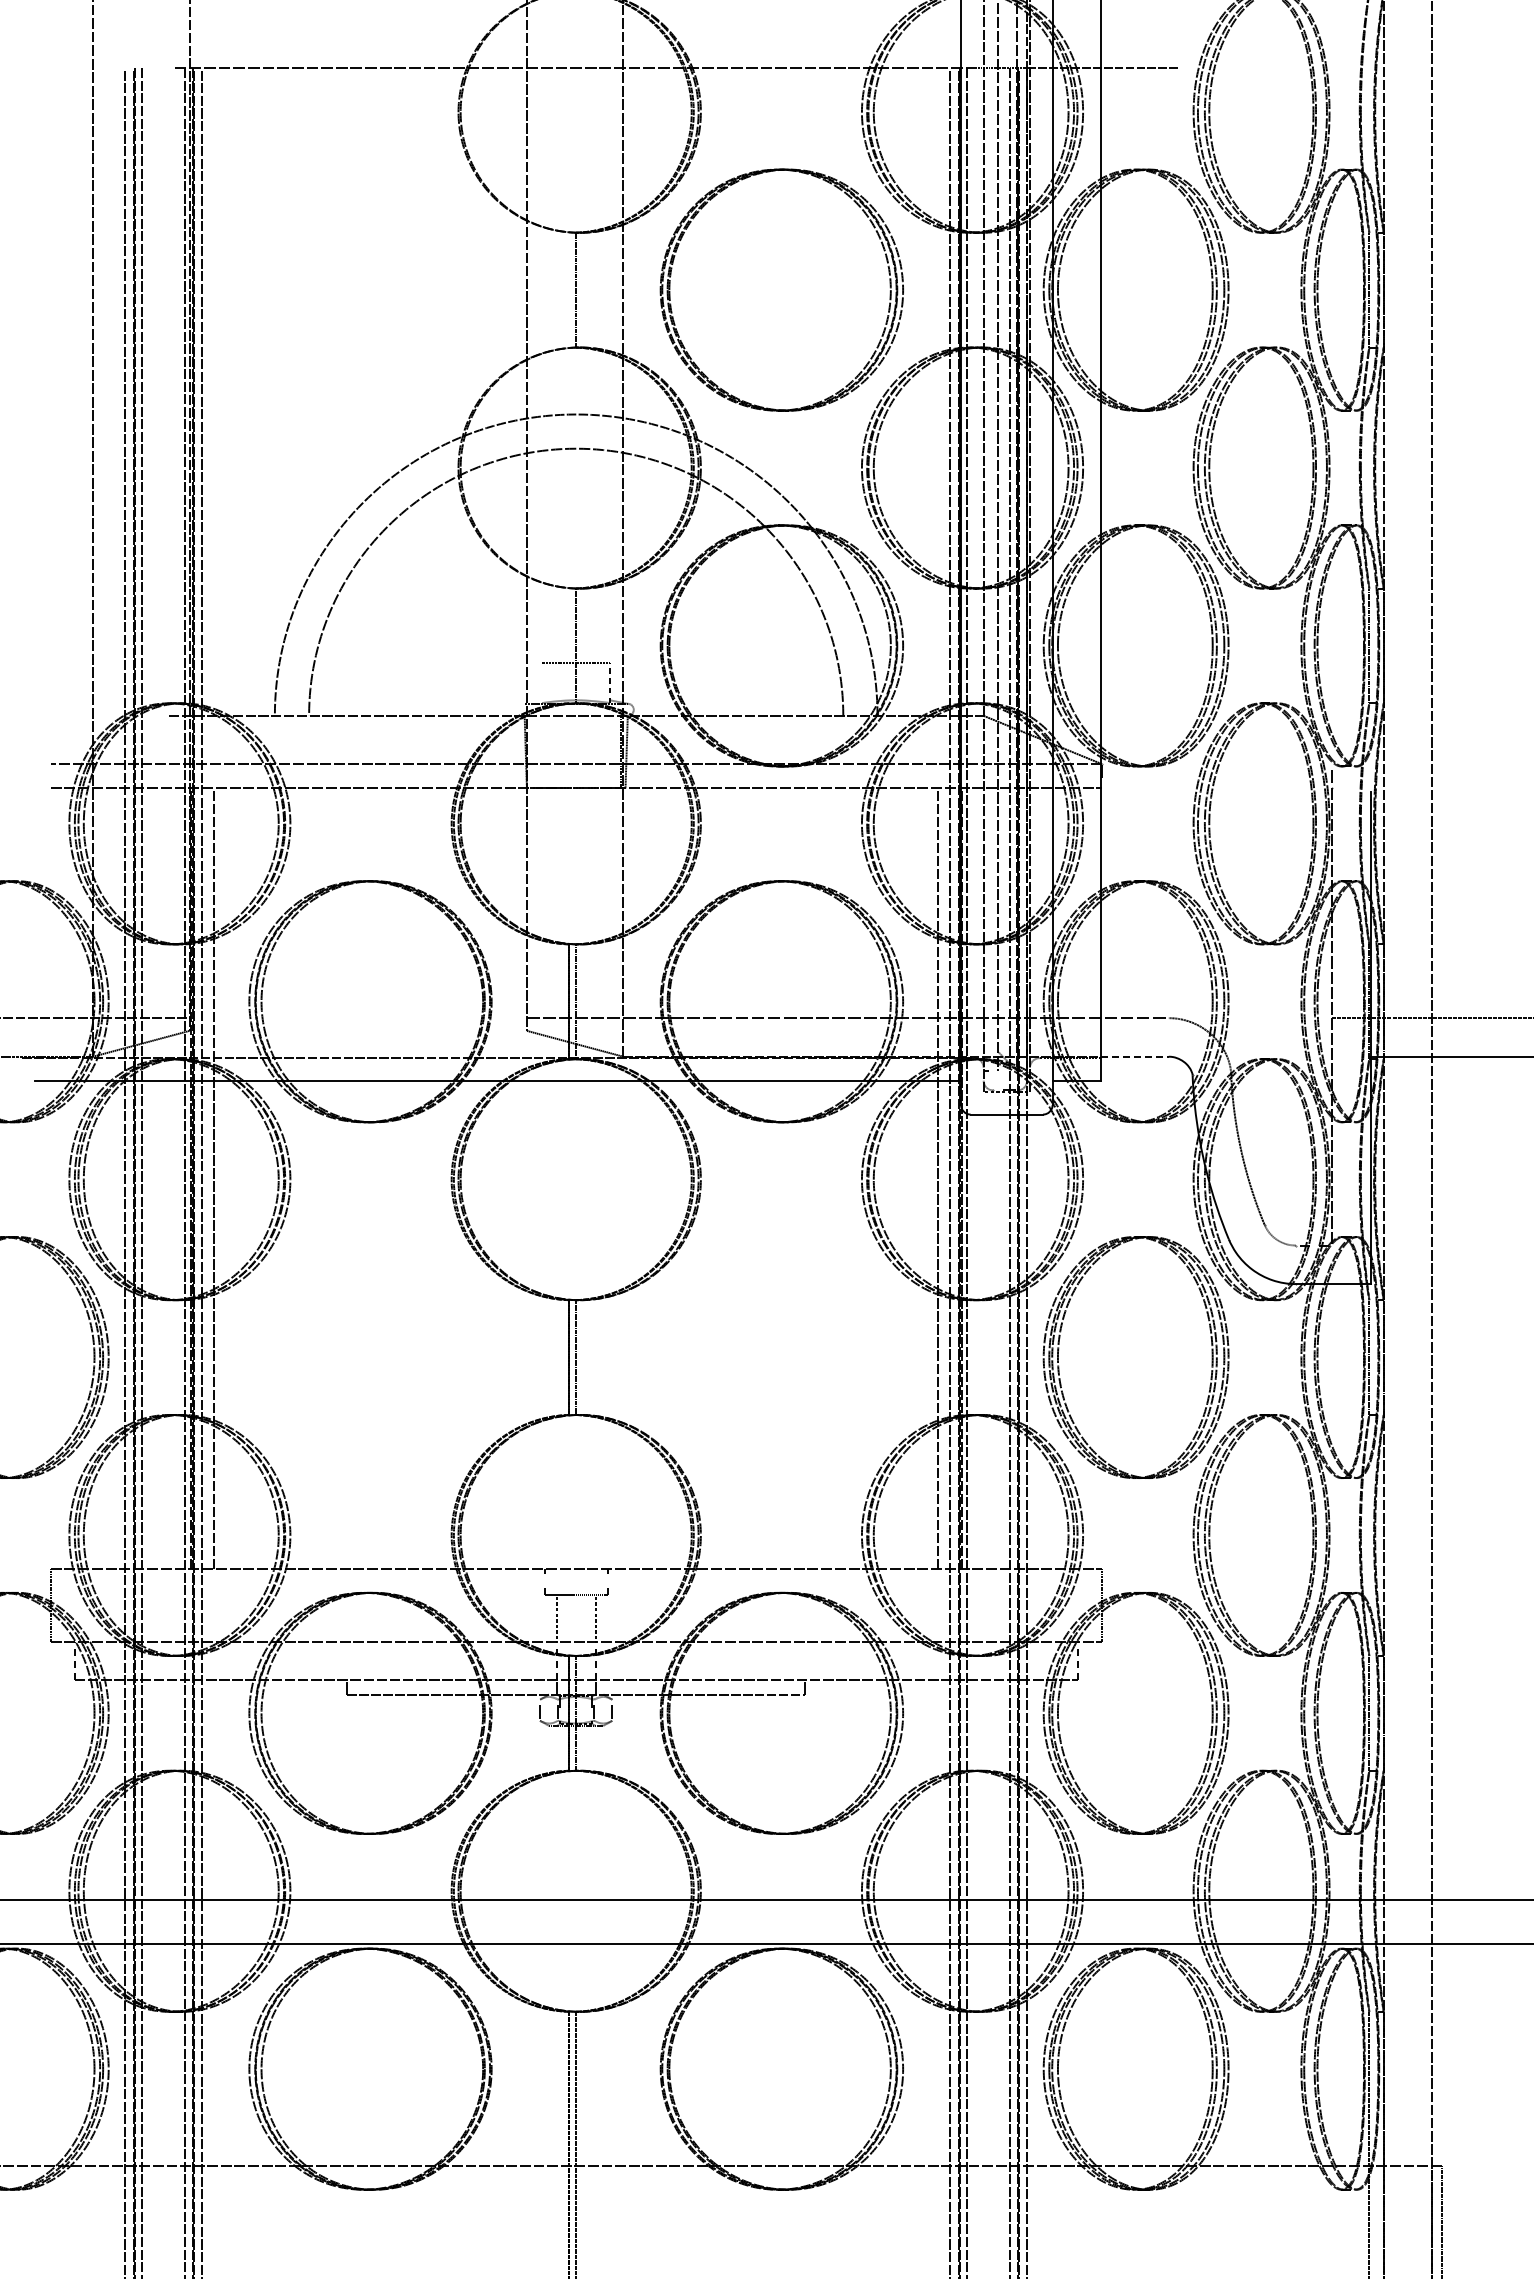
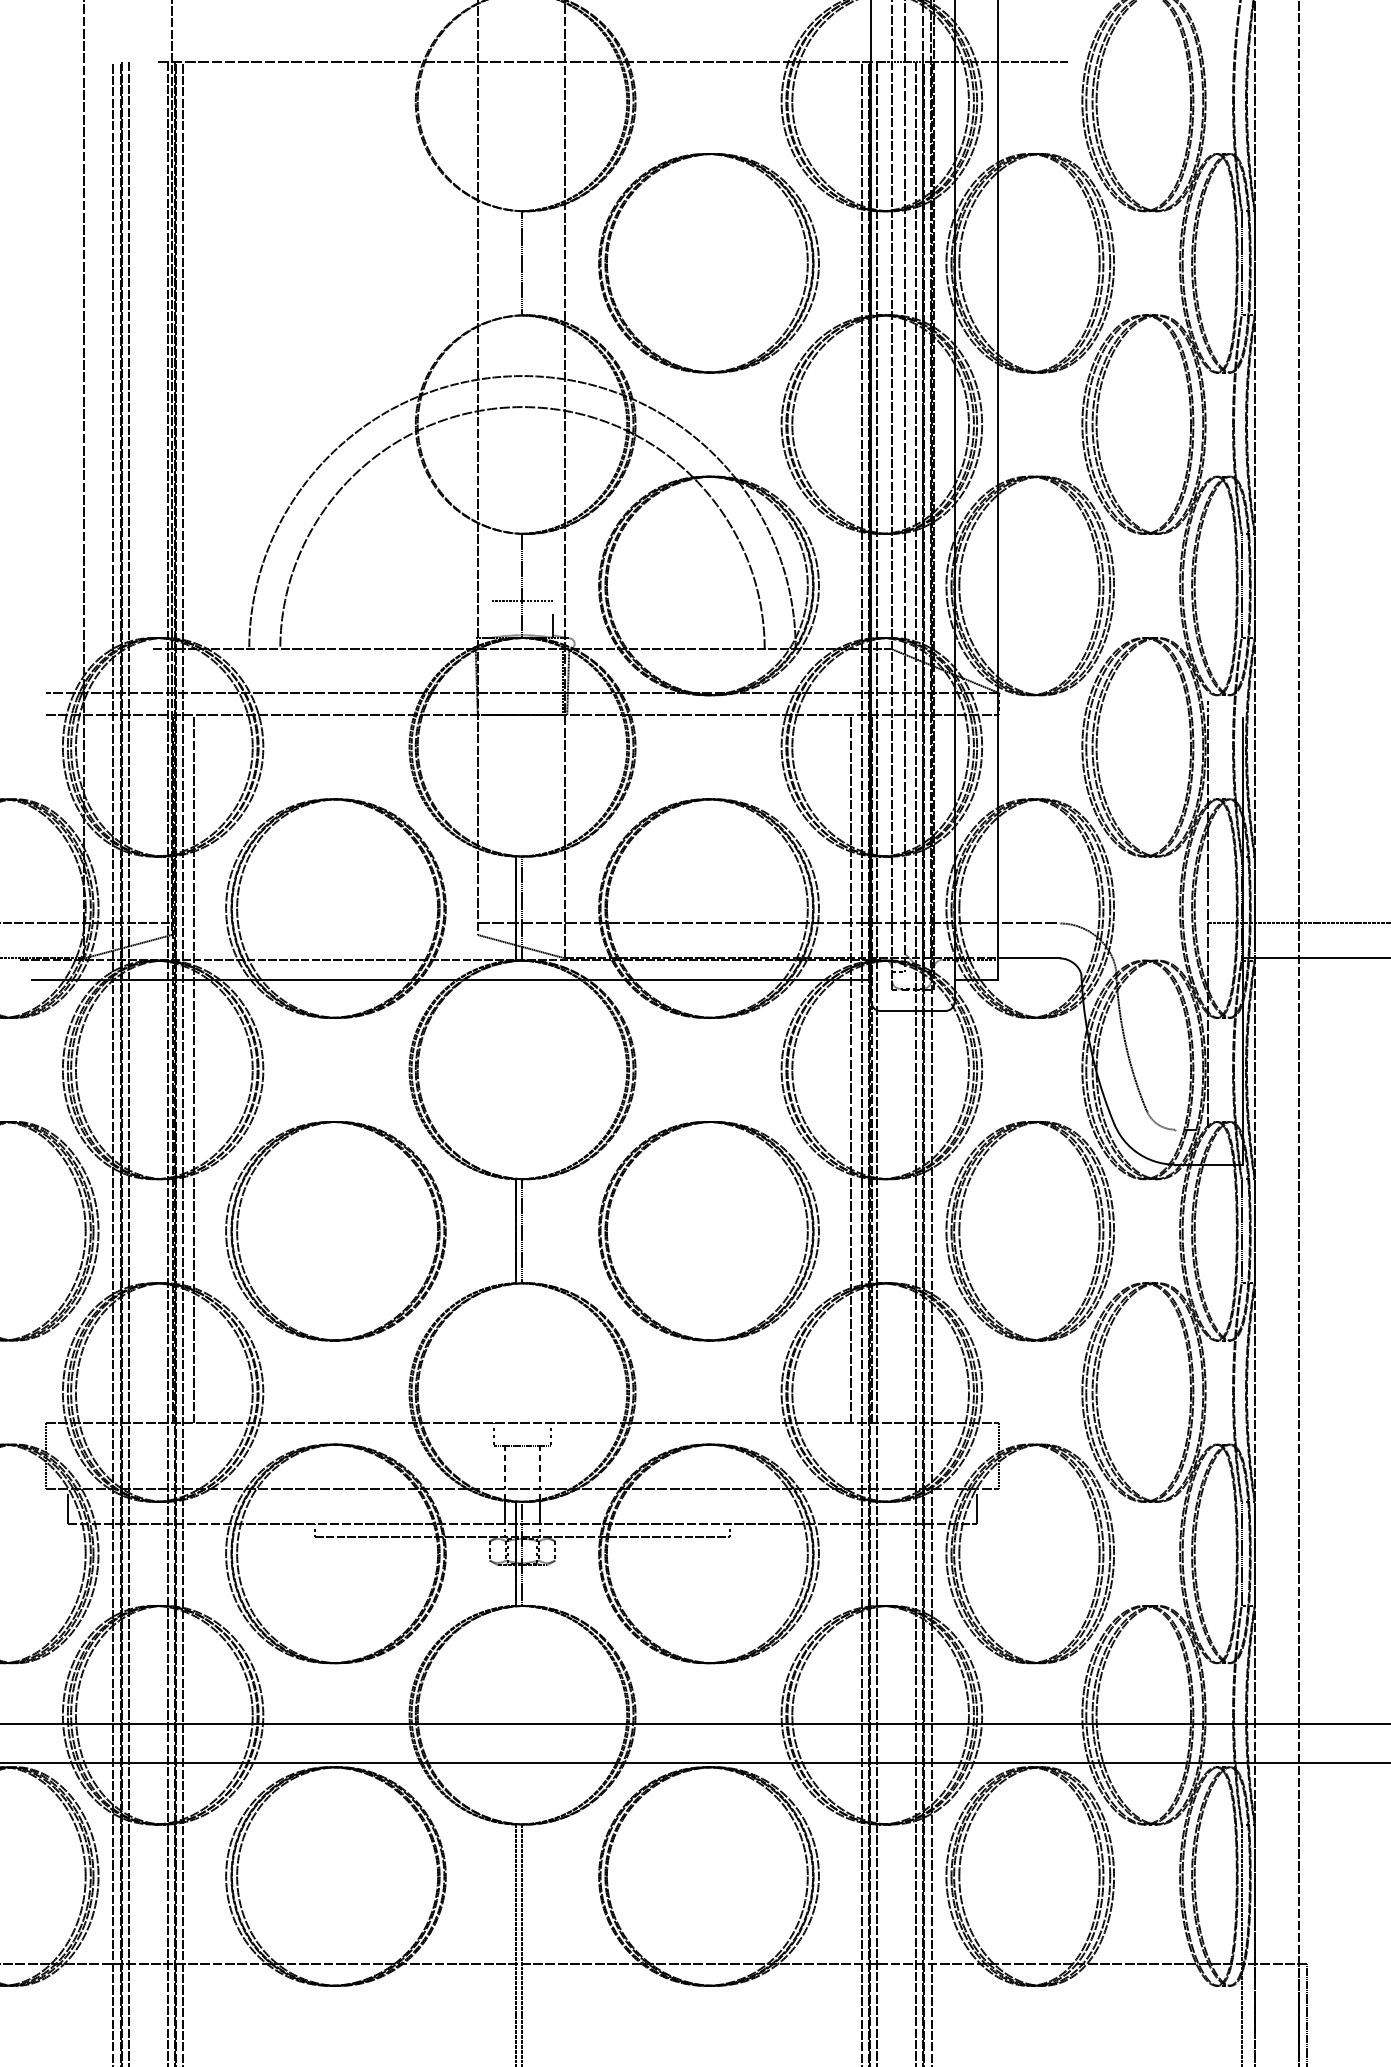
line: (1134, 1056) -> (1028, 958), dashed -> solid
part: (889, 1358) -> (806, 1232), added
part: (263, 1370) -> (238, 1242), added

